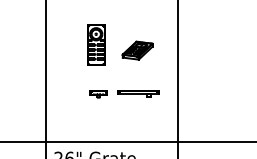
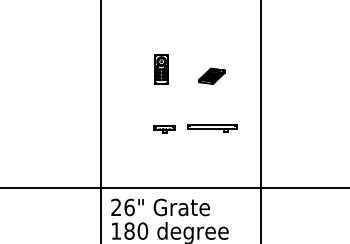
part: (95, 45) -> (161, 69), size x0.6
part: (137, 50) -> (211, 76), size x0.7

